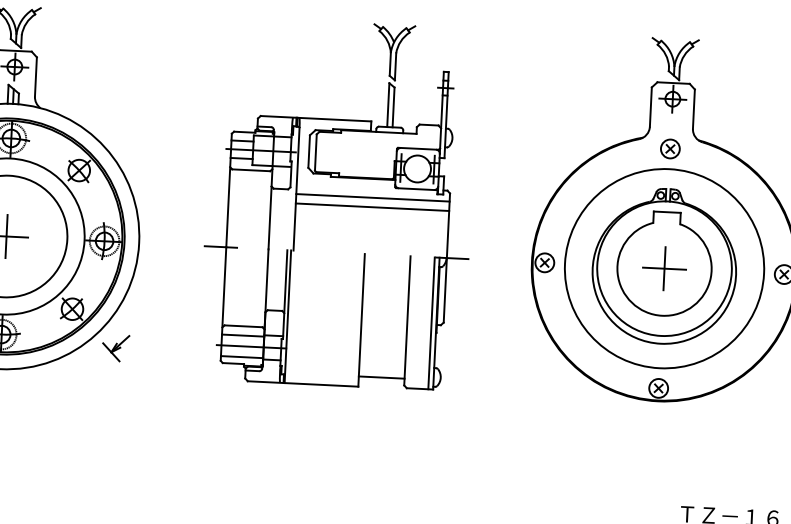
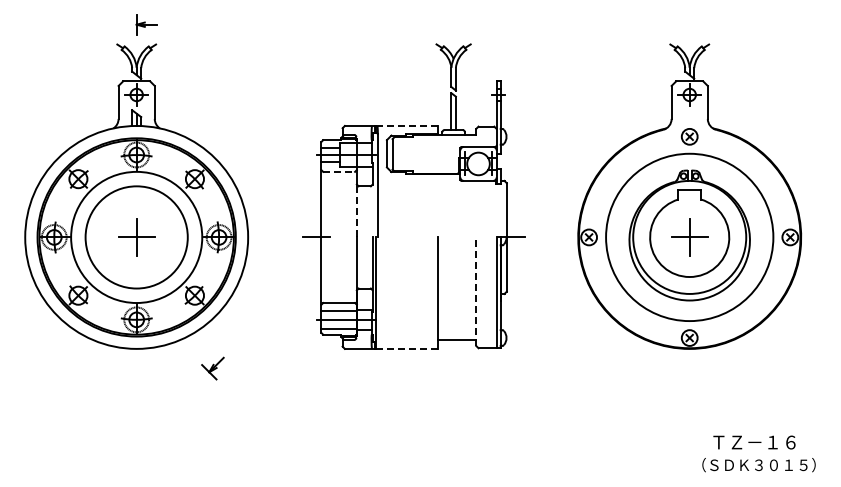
line: (334, 119) -> (406, 125), solid -> dashed
line: (251, 169) -> (339, 171), solid -> dashed
line: (372, 197) -> (441, 189), removed
line: (371, 206) -> (441, 197), removed
line: (269, 217) -> (356, 210), solid -> dashed
line: (407, 320) -> (476, 291), solid -> dashed
part: (115, 348) -> (212, 368), moved
line: (321, 384) -> (406, 348), solid -> dashed

